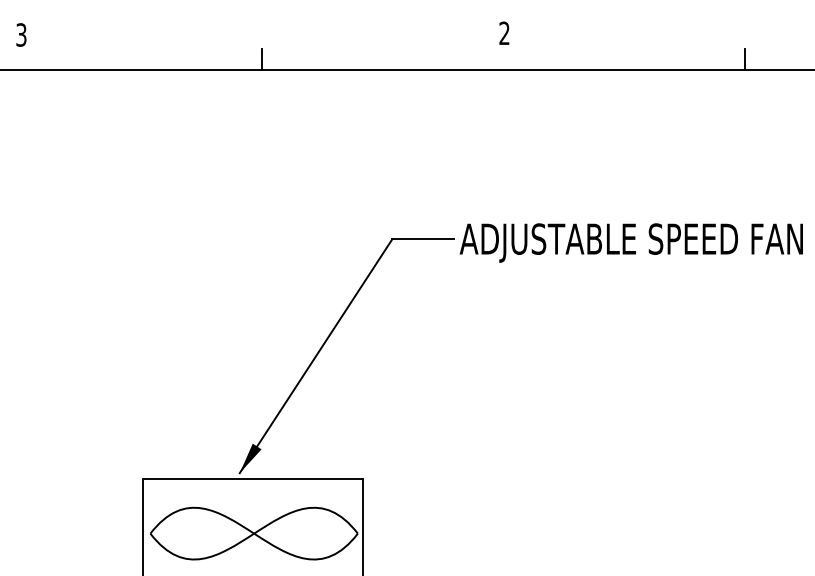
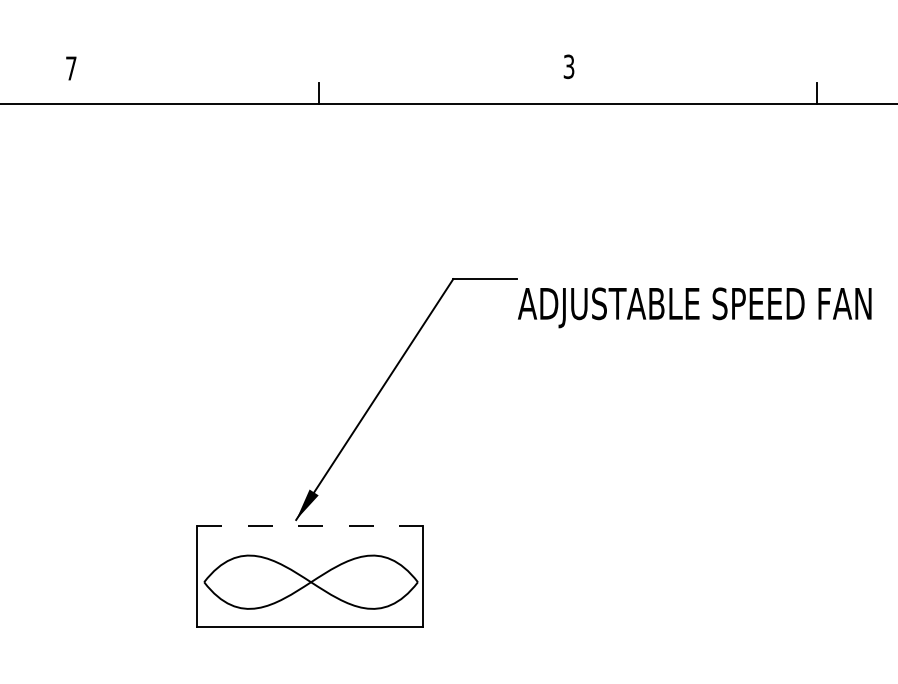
text: (504, 34) -> (568, 67), 2 -> 3
text: (21, 35) -> (71, 68), 3 -> 7
text: (631, 242) -> (694, 307), moved
line: (253, 479) -> (310, 526), solid -> dashed

